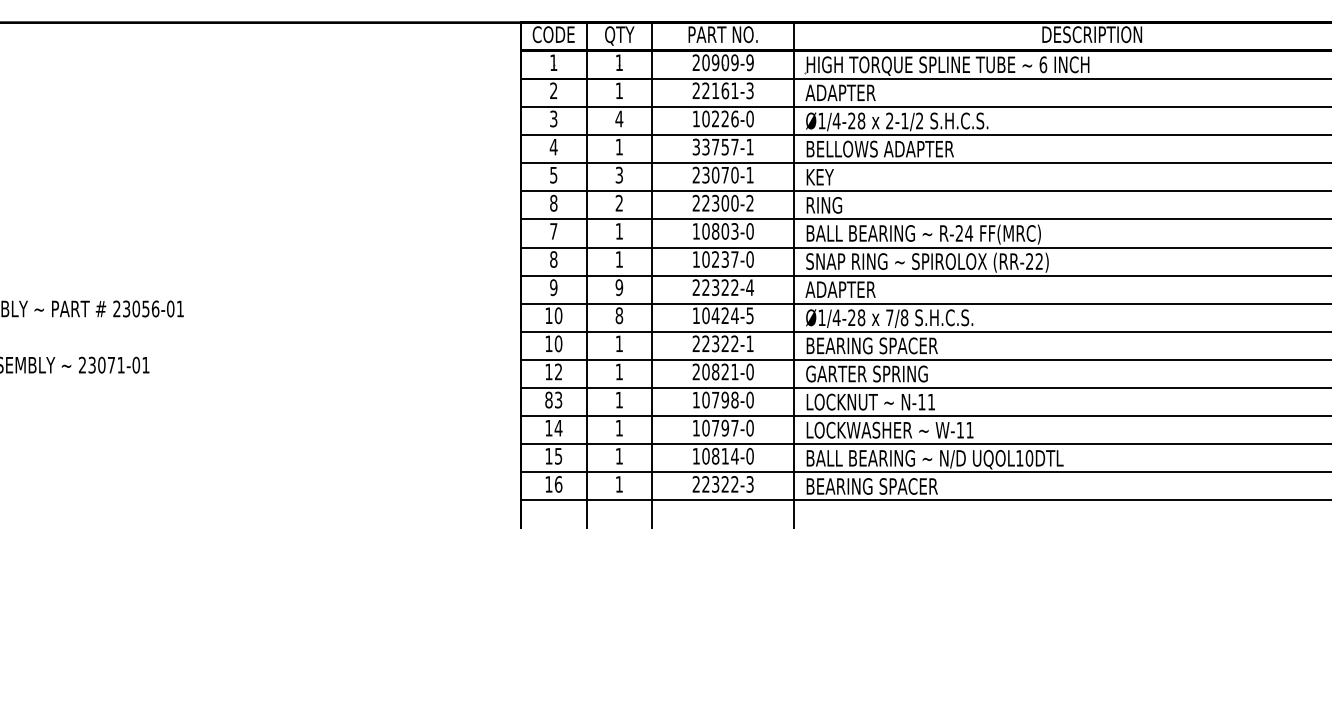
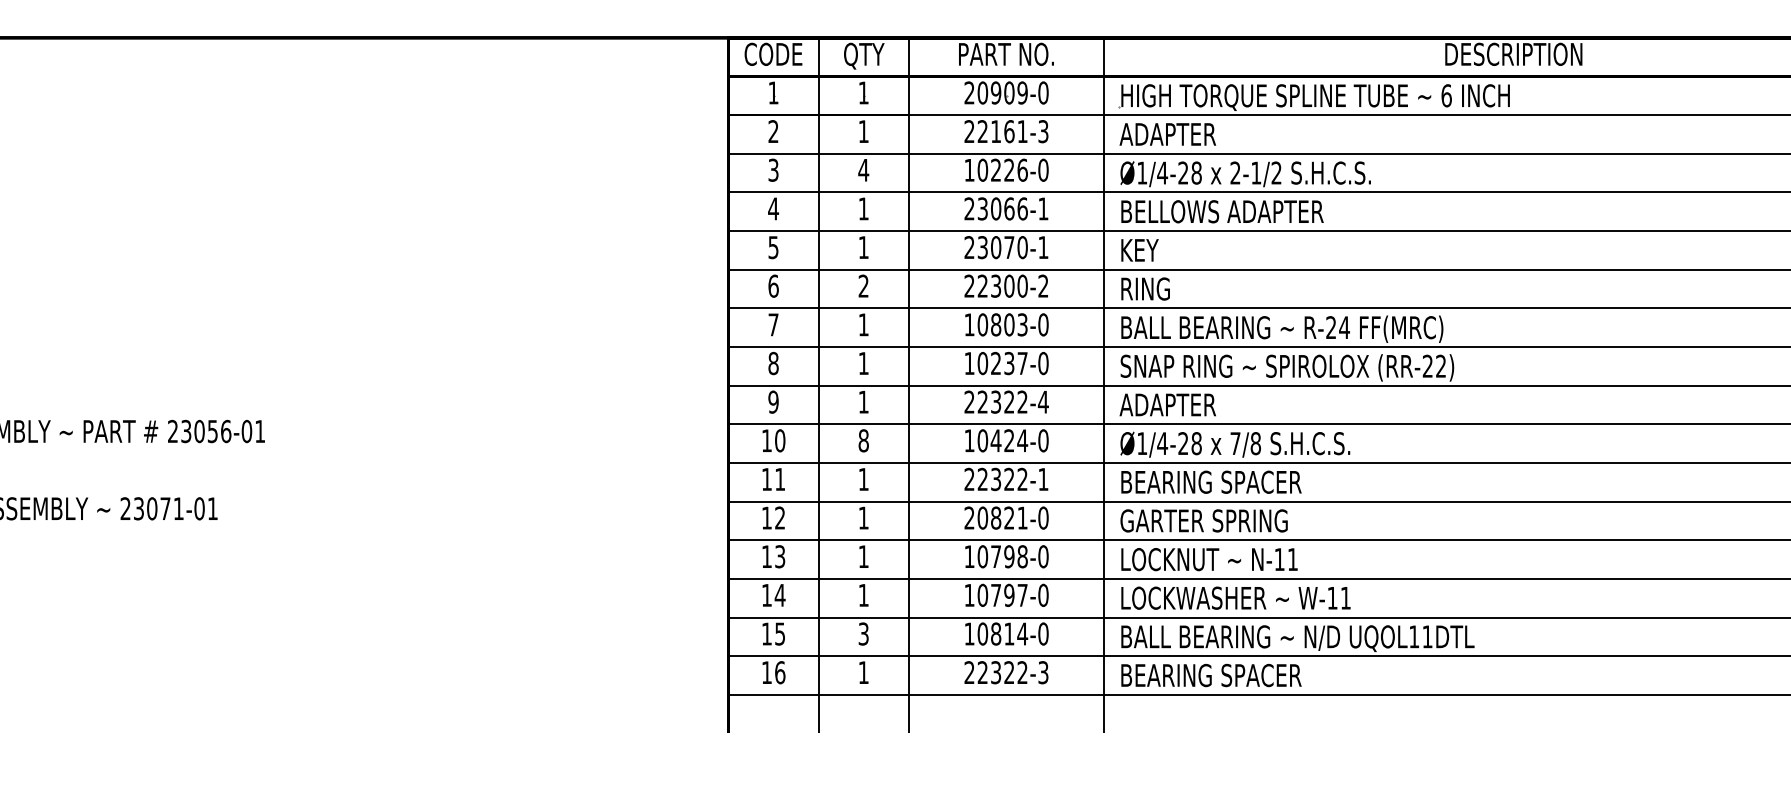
text: (749, 62) -> (1042, 92), 20909-9 -> 20909-0
text: (715, 146) -> (995, 208), 33757-1 -> 23066-1
text: (618, 174) -> (862, 246), 3 -> 1
text: (553, 202) -> (773, 285), 8 -> 6
text: (619, 287) -> (863, 401), 9 -> 1
text: (749, 315) -> (1042, 440), 10424-5 -> 10424-0
text: (558, 343) -> (780, 478), 10 -> 11
text: (548, 399) -> (766, 555), 83 -> 13
text: (618, 455) -> (862, 632), 1 -> 3
text: (1029, 458) -> (1427, 637), UQOL10DTL -> UQOL11DTL

